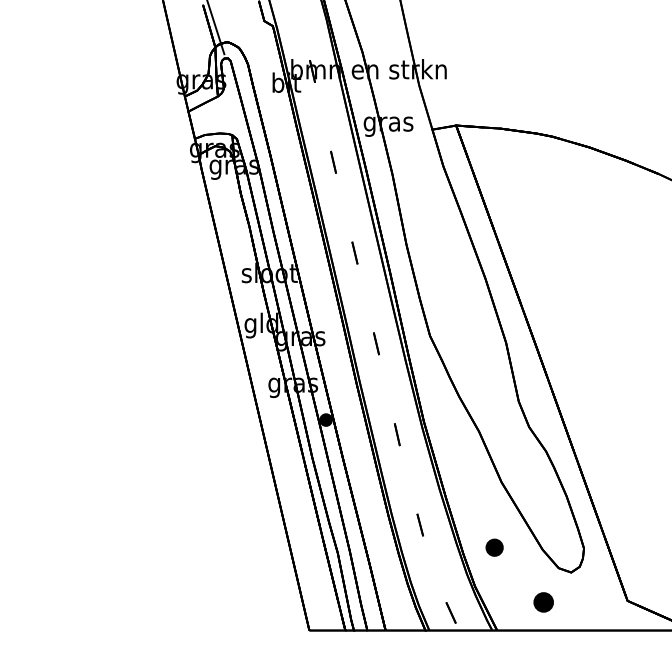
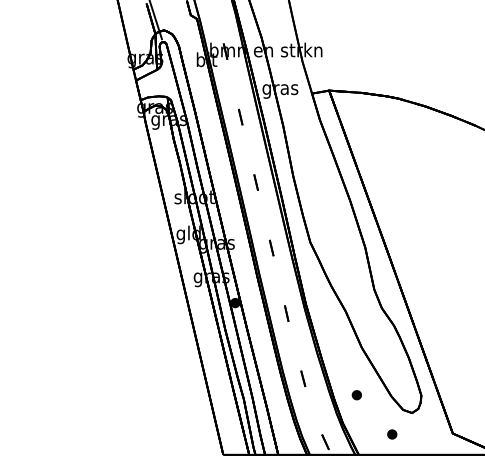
part: (494, 547) -> (356, 394), size x0.71
part: (543, 601) -> (392, 433), size x0.62

